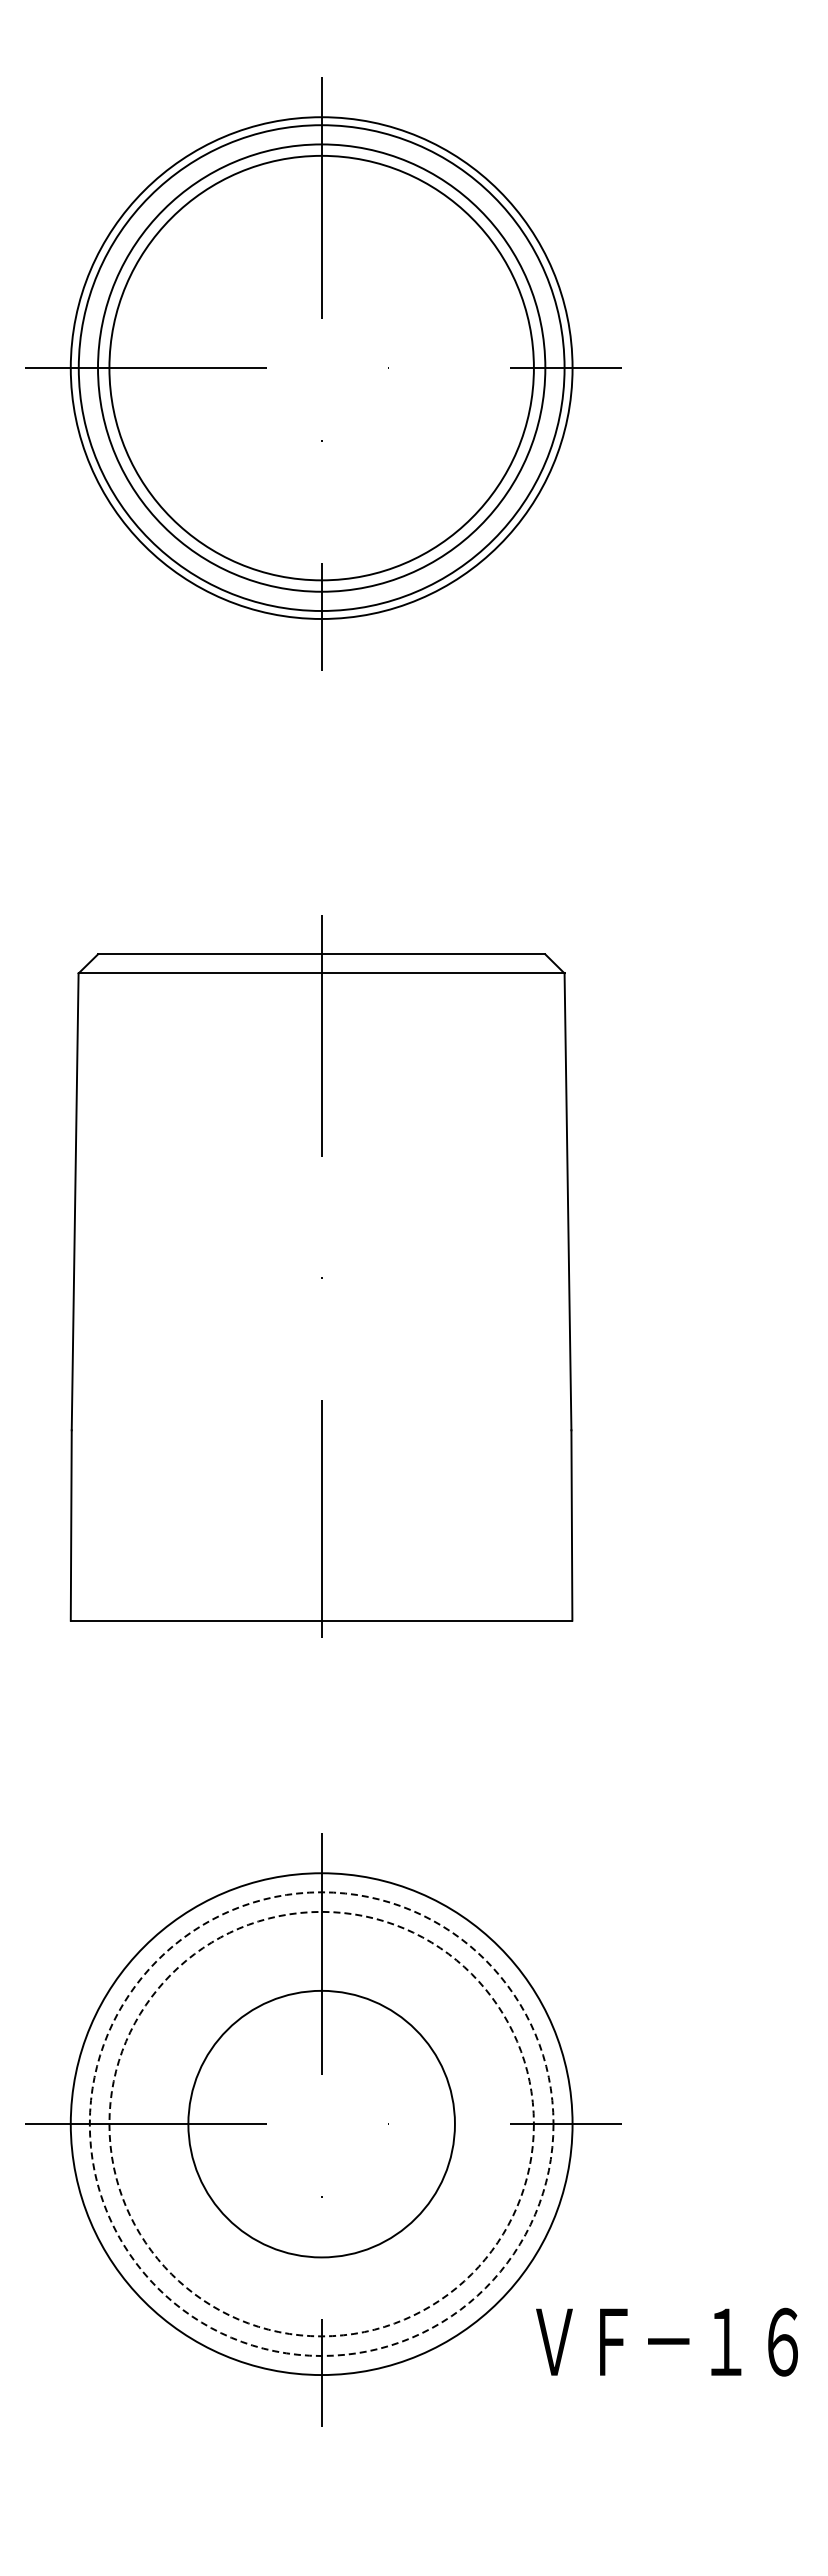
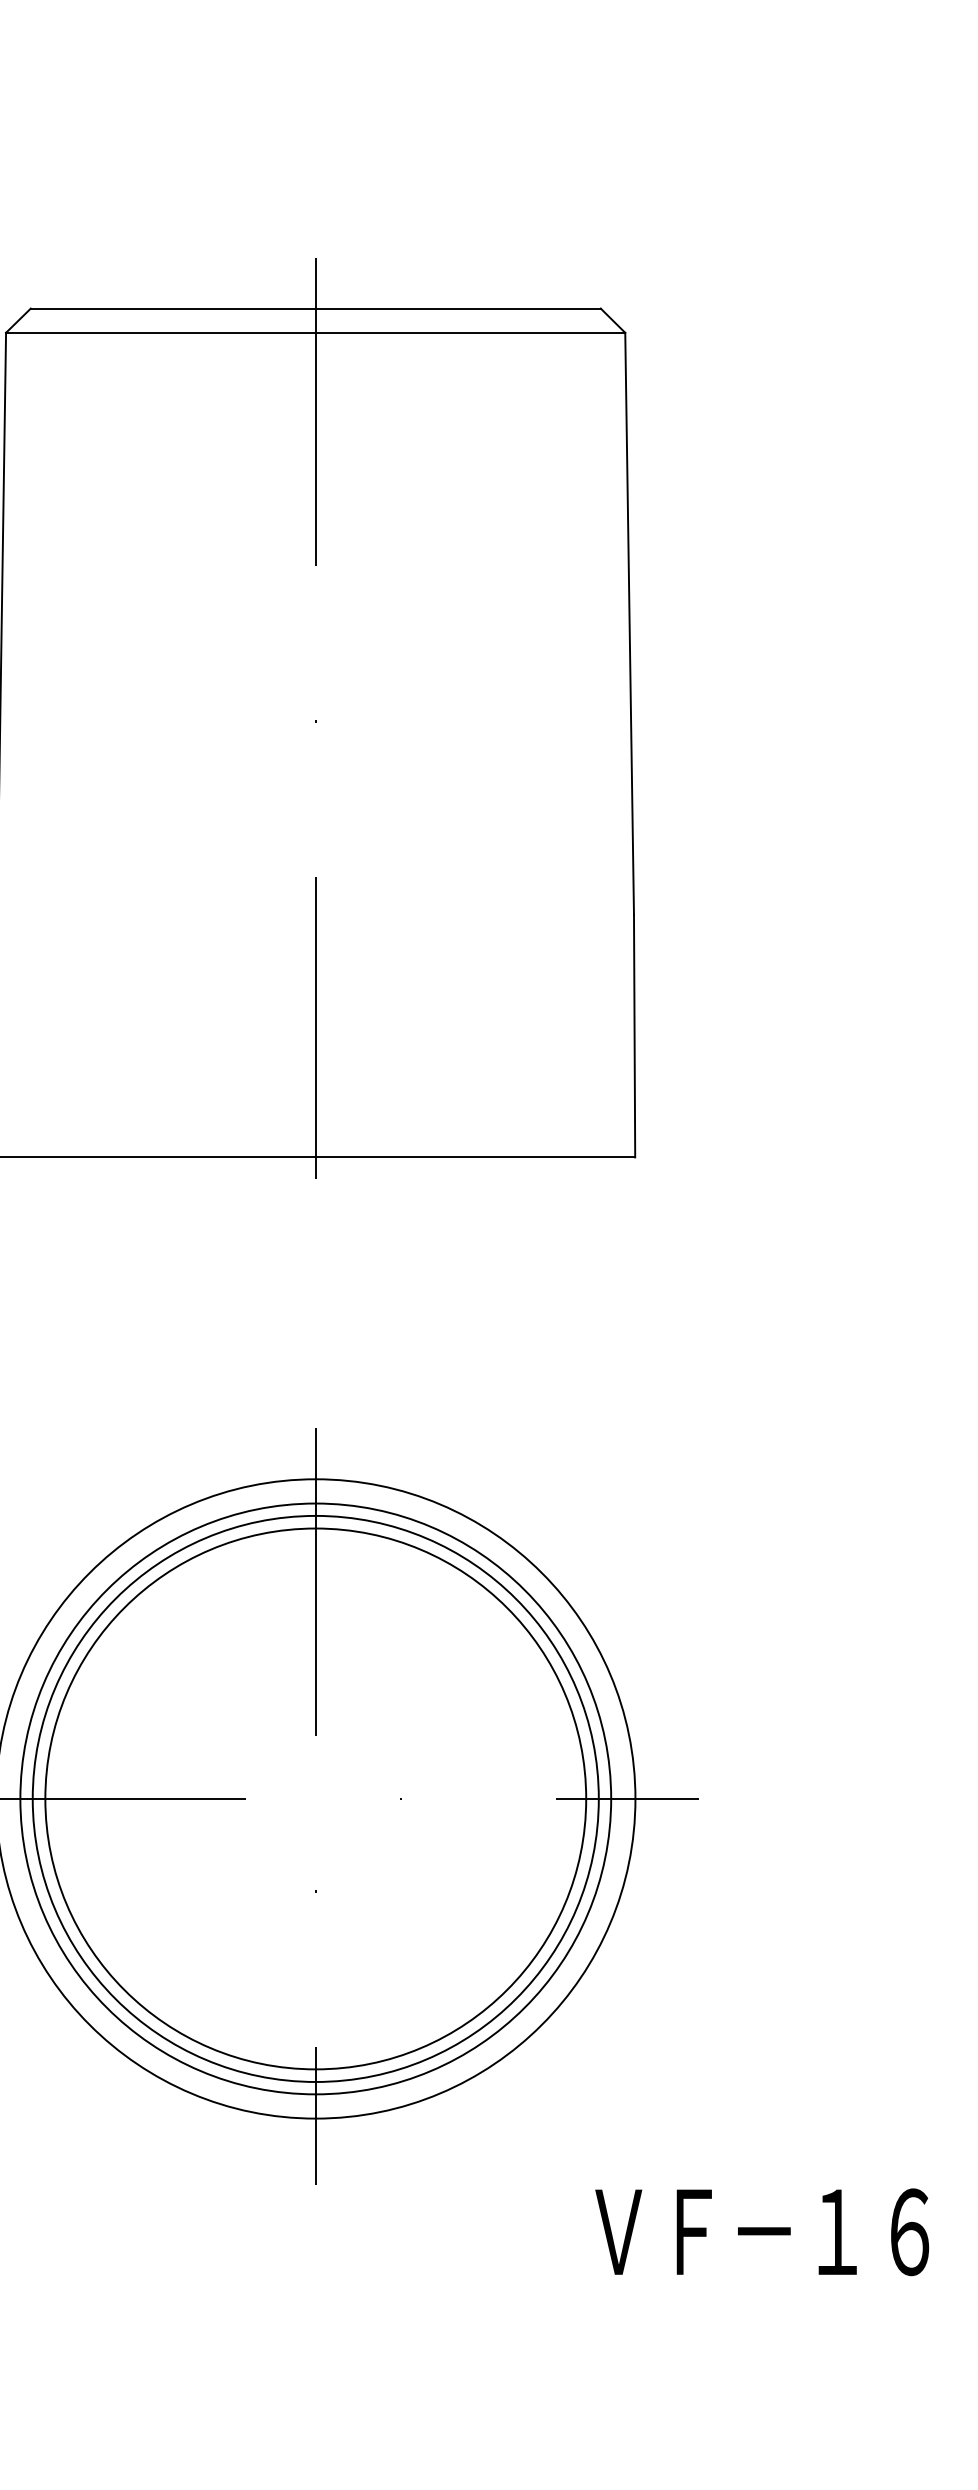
circle: (321, 2123) -> (315, 1798), dashed -> solid
circle: (321, 2124) -> (315, 1799), dashed -> solid
circle: (321, 2124) -> (315, 1799), size x1.67
text: (666, 2341) -> (761, 2231), moved

